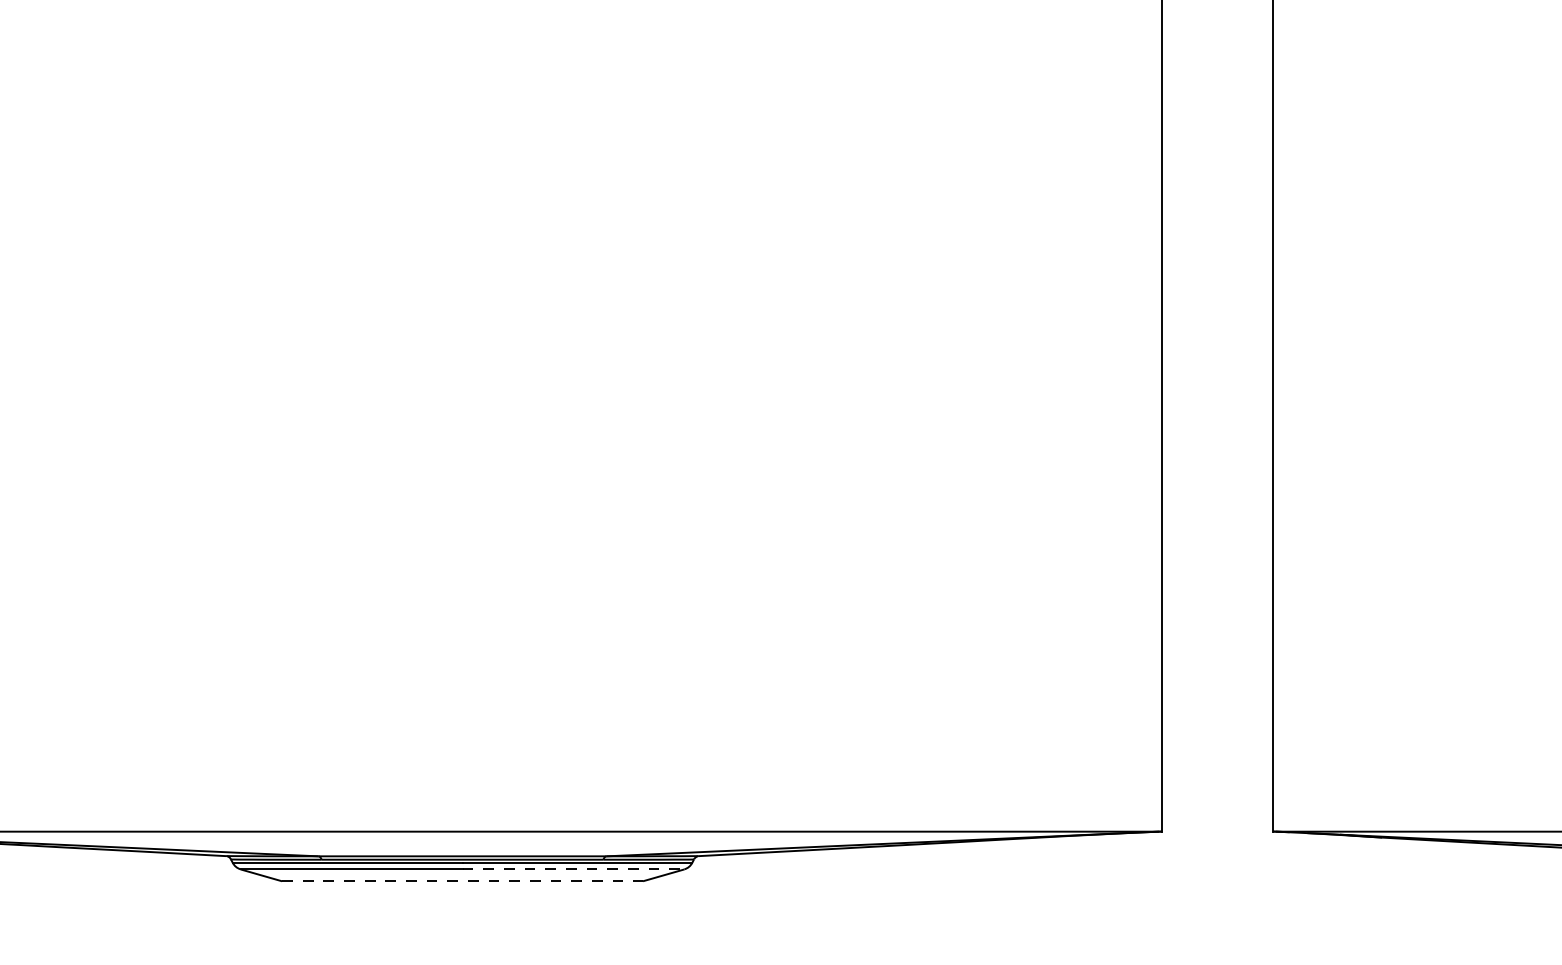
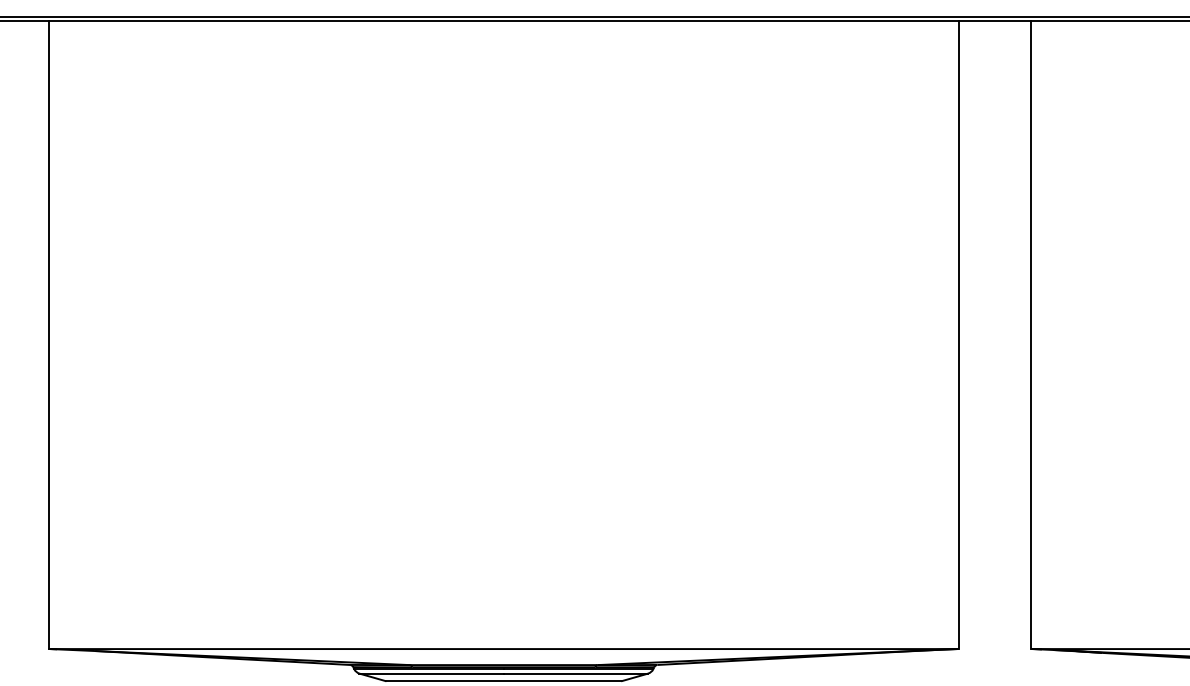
line: (574, 869) -> (576, 673), dashed -> solid
line: (463, 881) -> (504, 681), dashed -> solid

